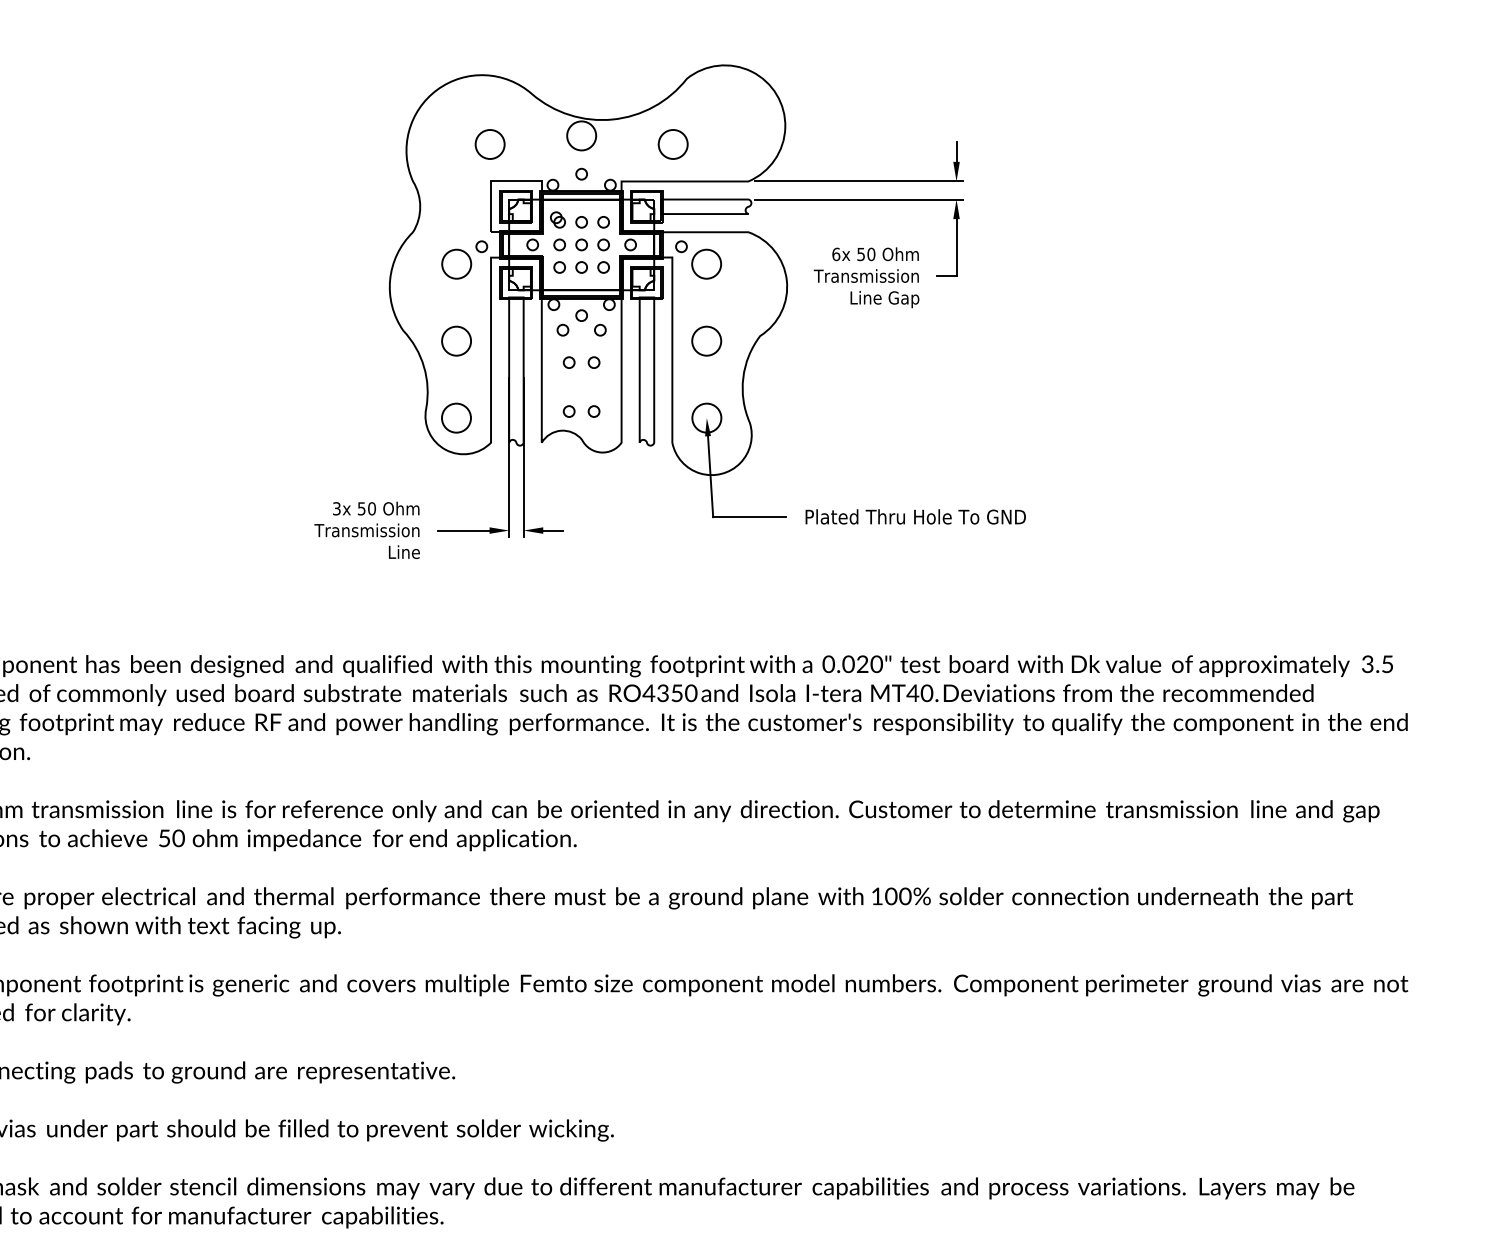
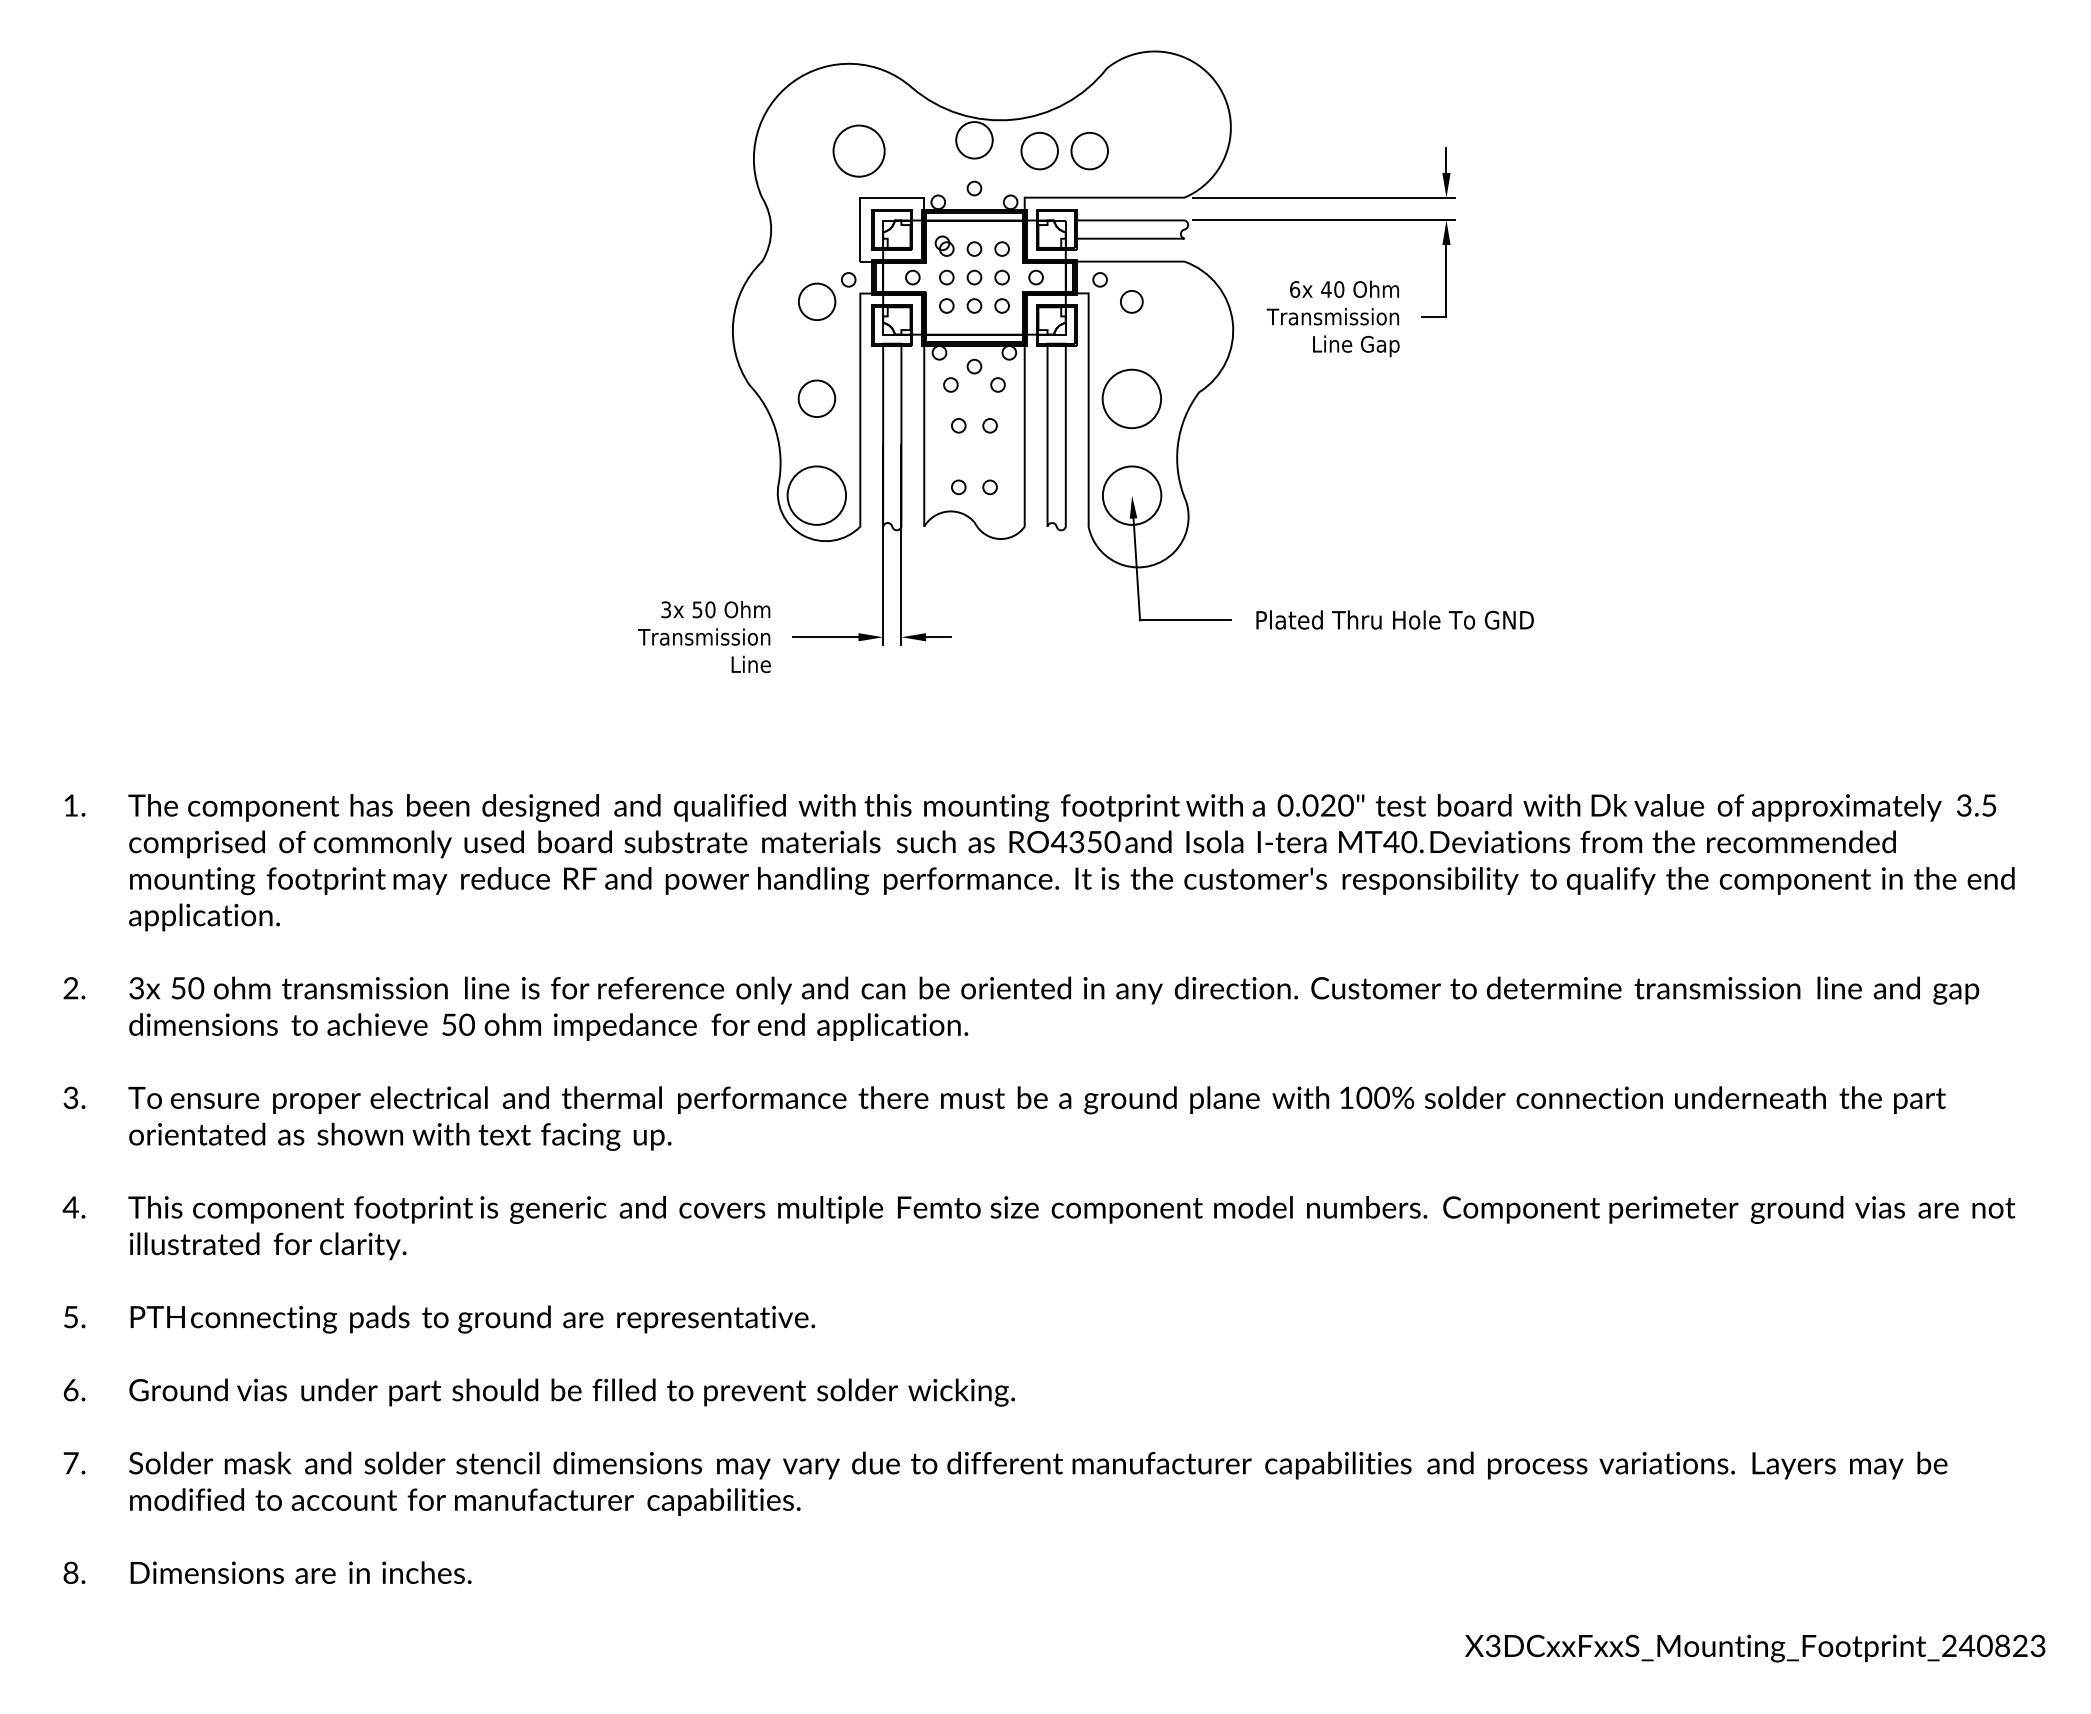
circle: (490, 144) -> (859, 150), size x1.4
circle: (633, 144) -> (1039, 150), added
text: (861, 254) -> (1326, 289), 50 -> 40
circle: (706, 263) -> (1131, 301), size x0.6
circle: (706, 340) -> (1131, 398), size x1.6
circle: (456, 418) -> (816, 495), size x1.6
circle: (706, 418) -> (1131, 495), size x1.6

